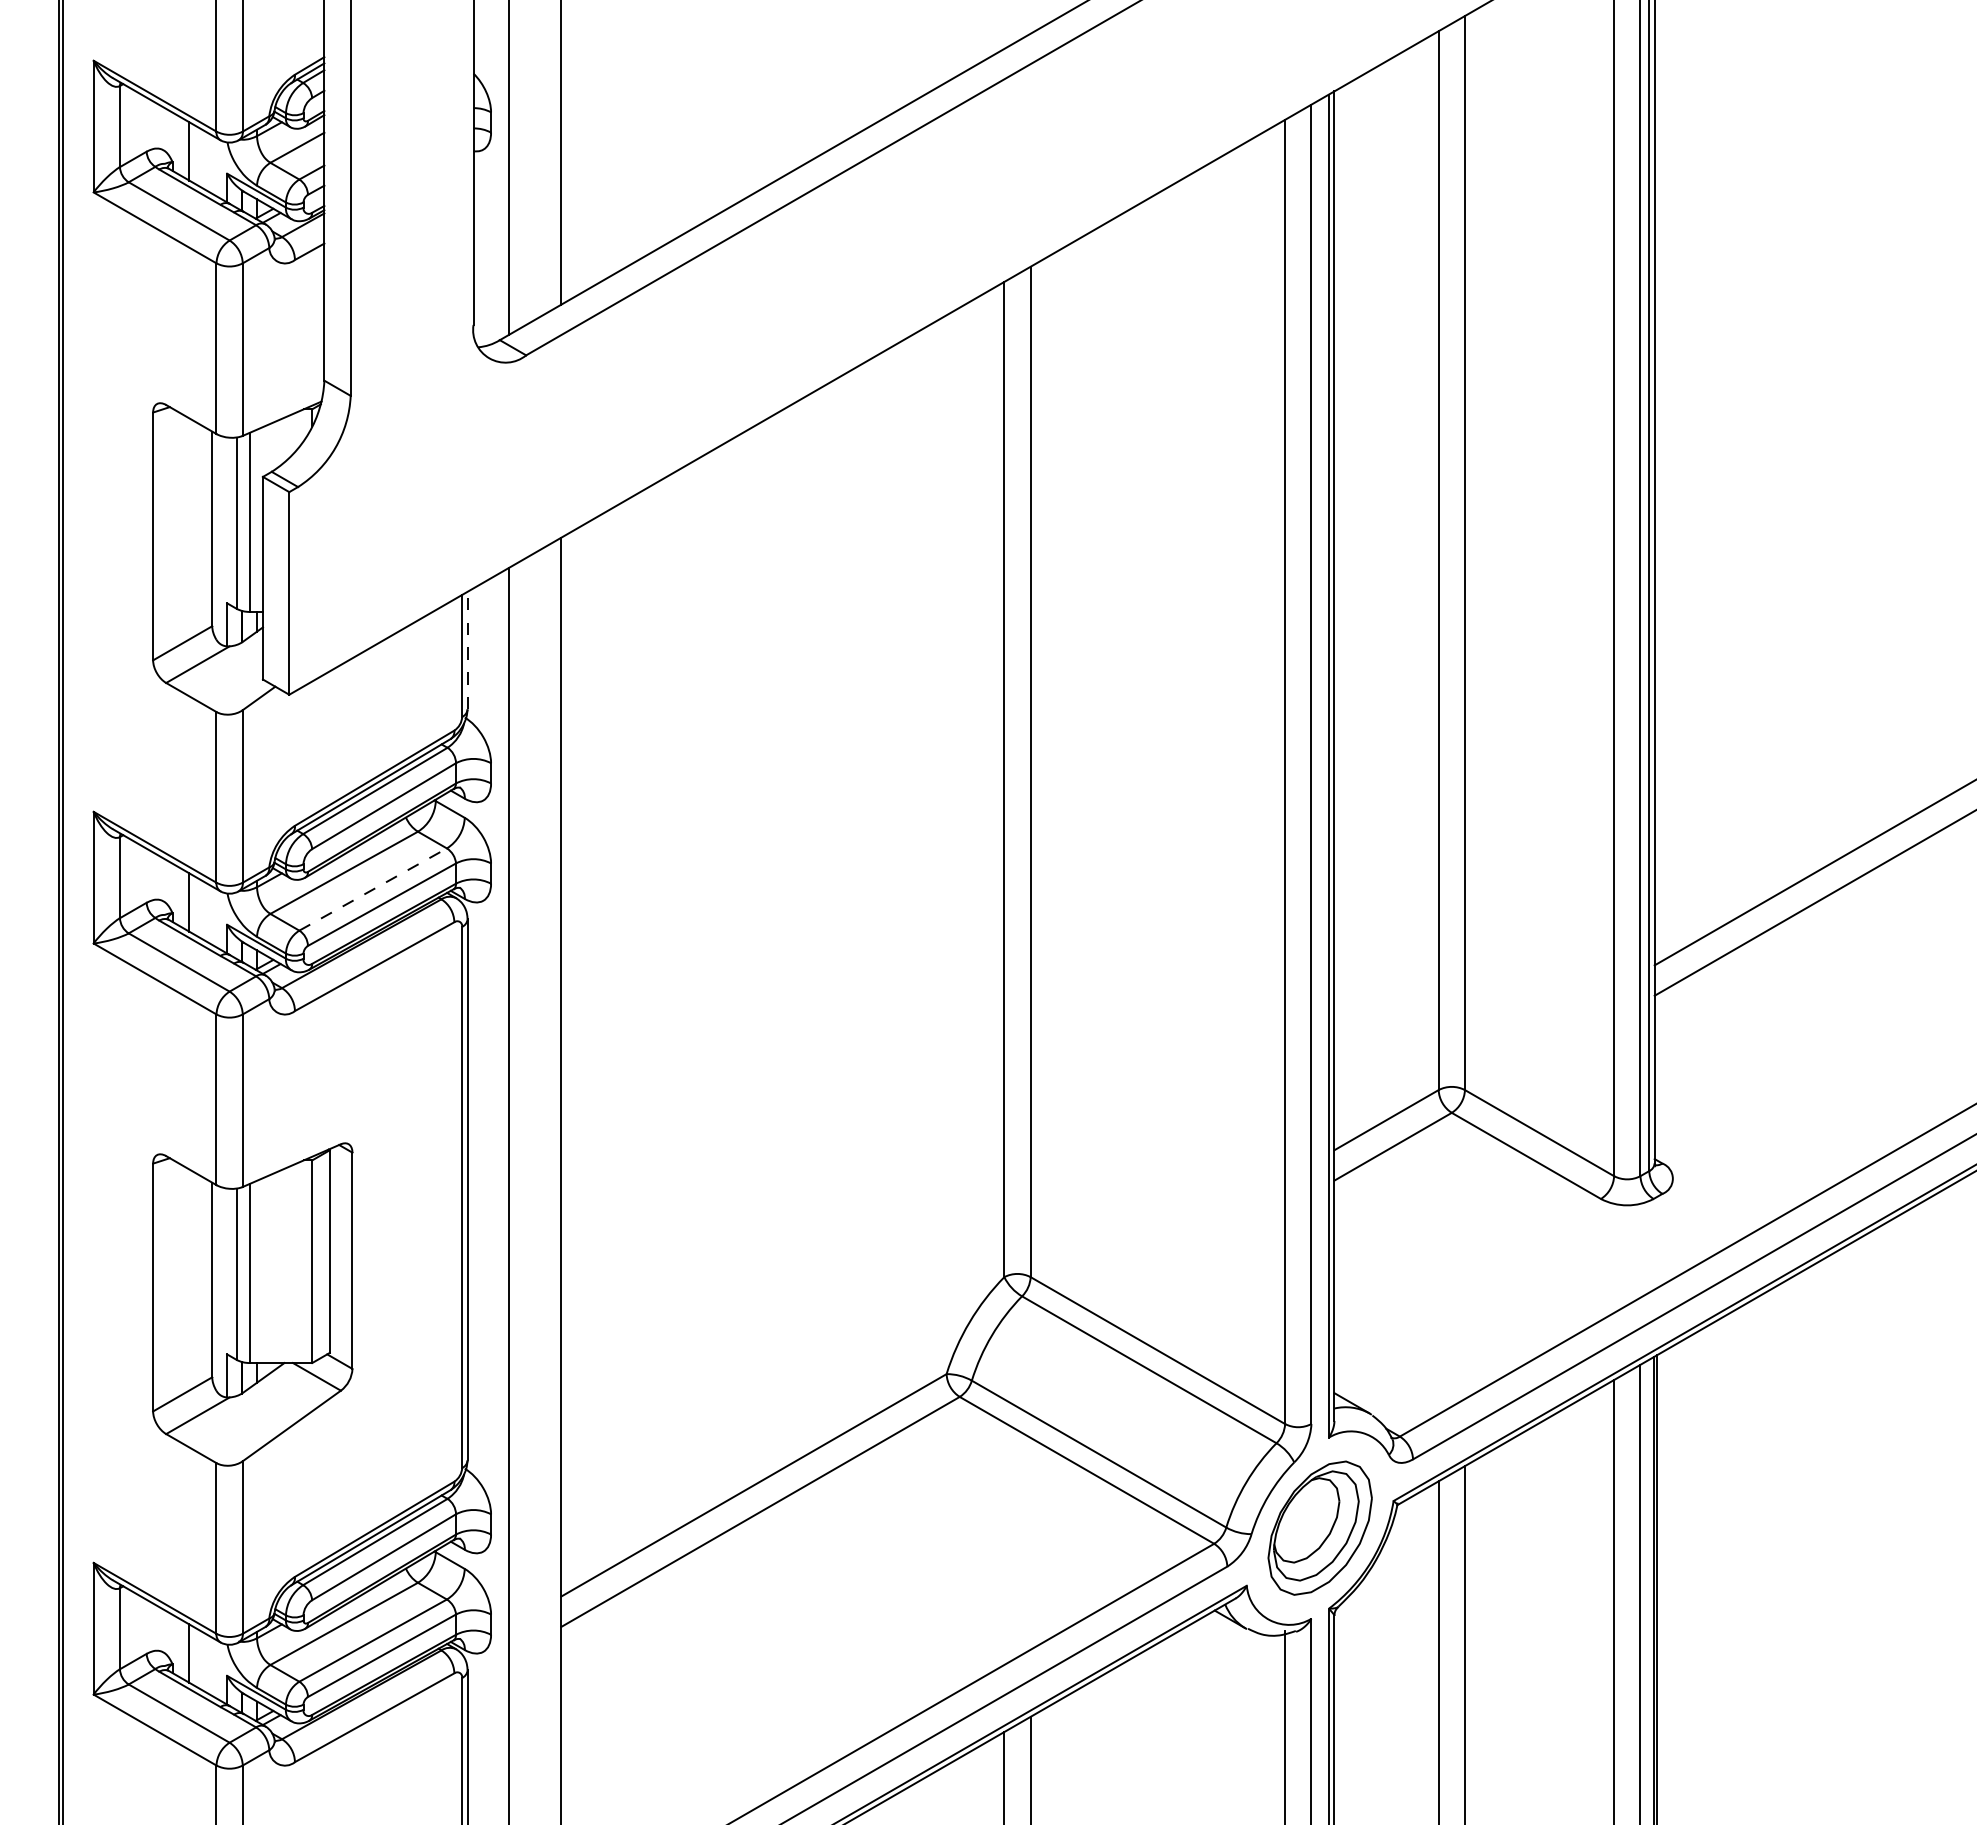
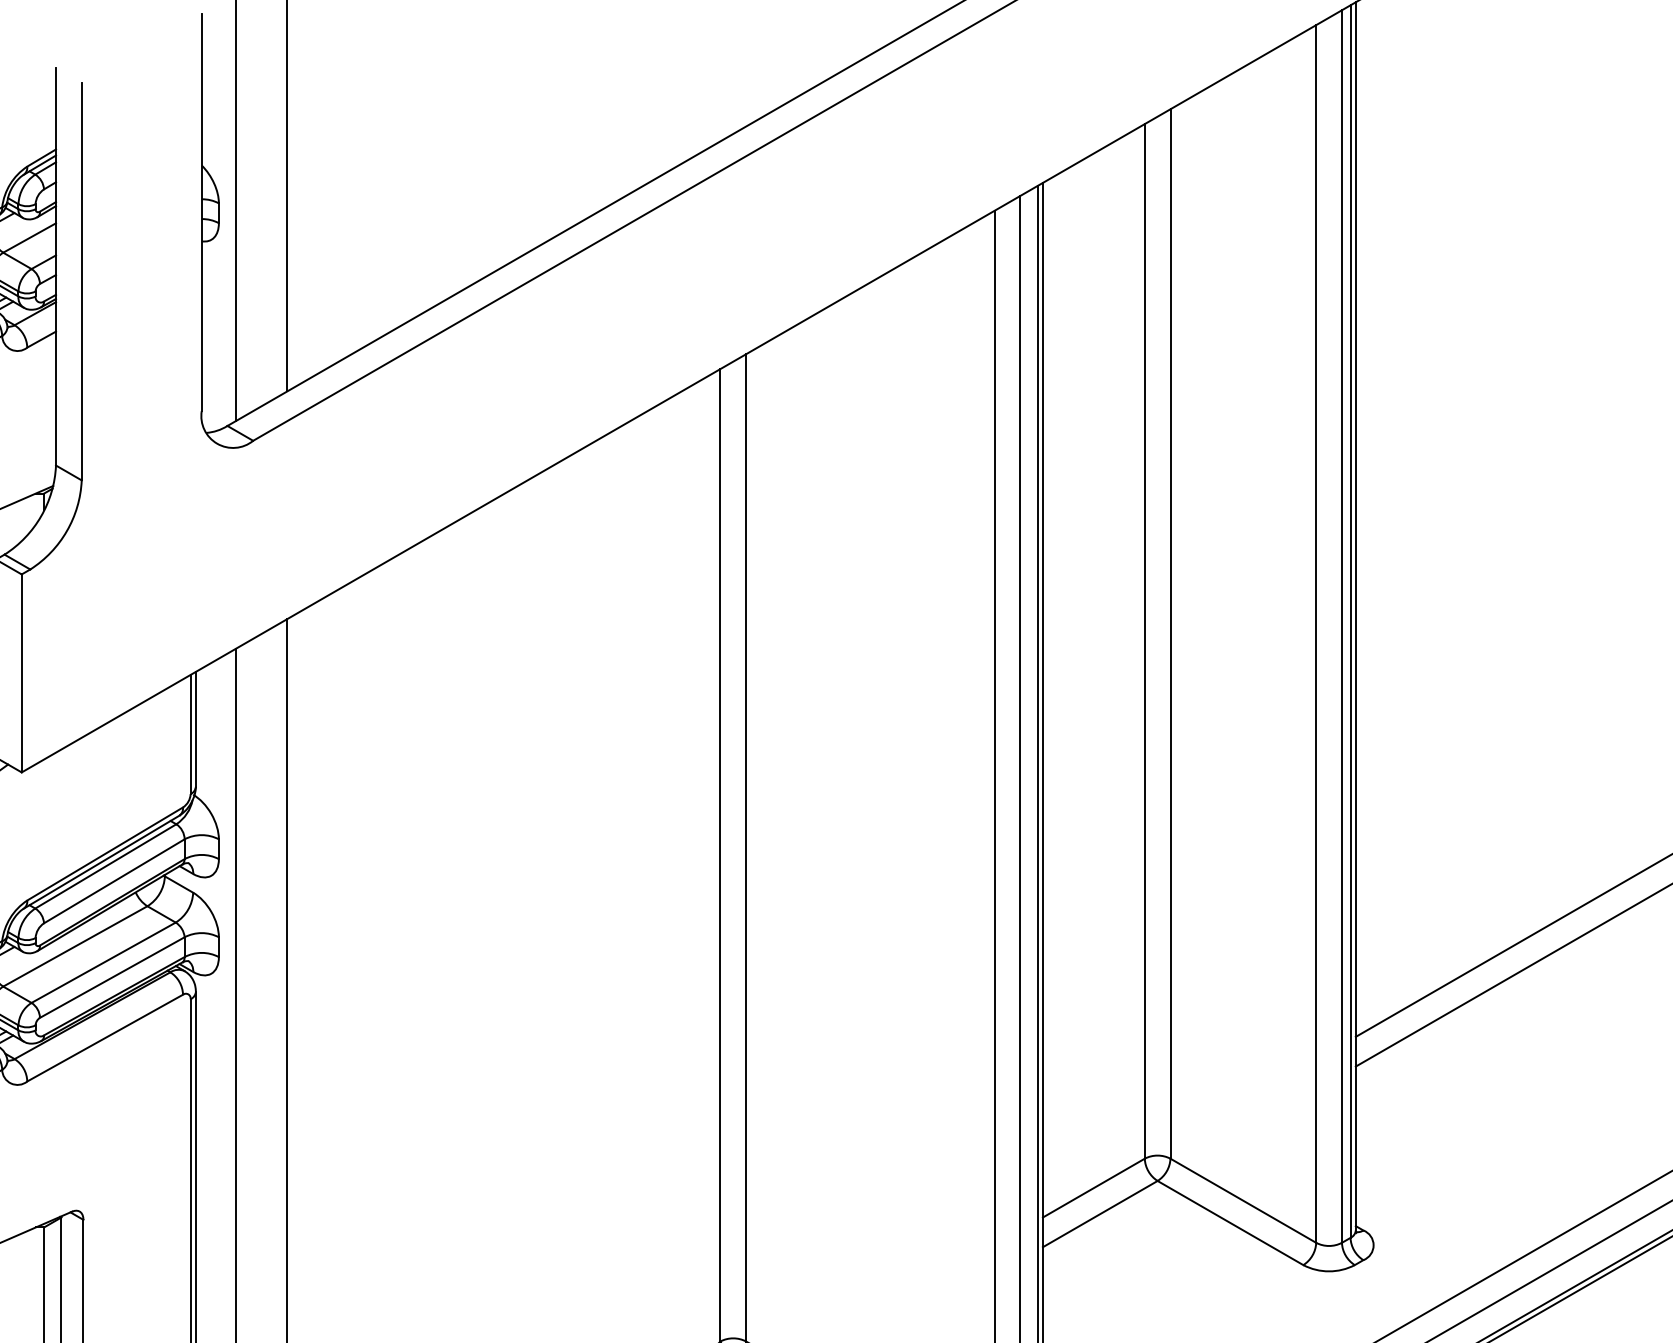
line: (467, 650) -> (195, 729), dashed -> solid
line: (373, 889) -> (104, 962), dashed -> solid

